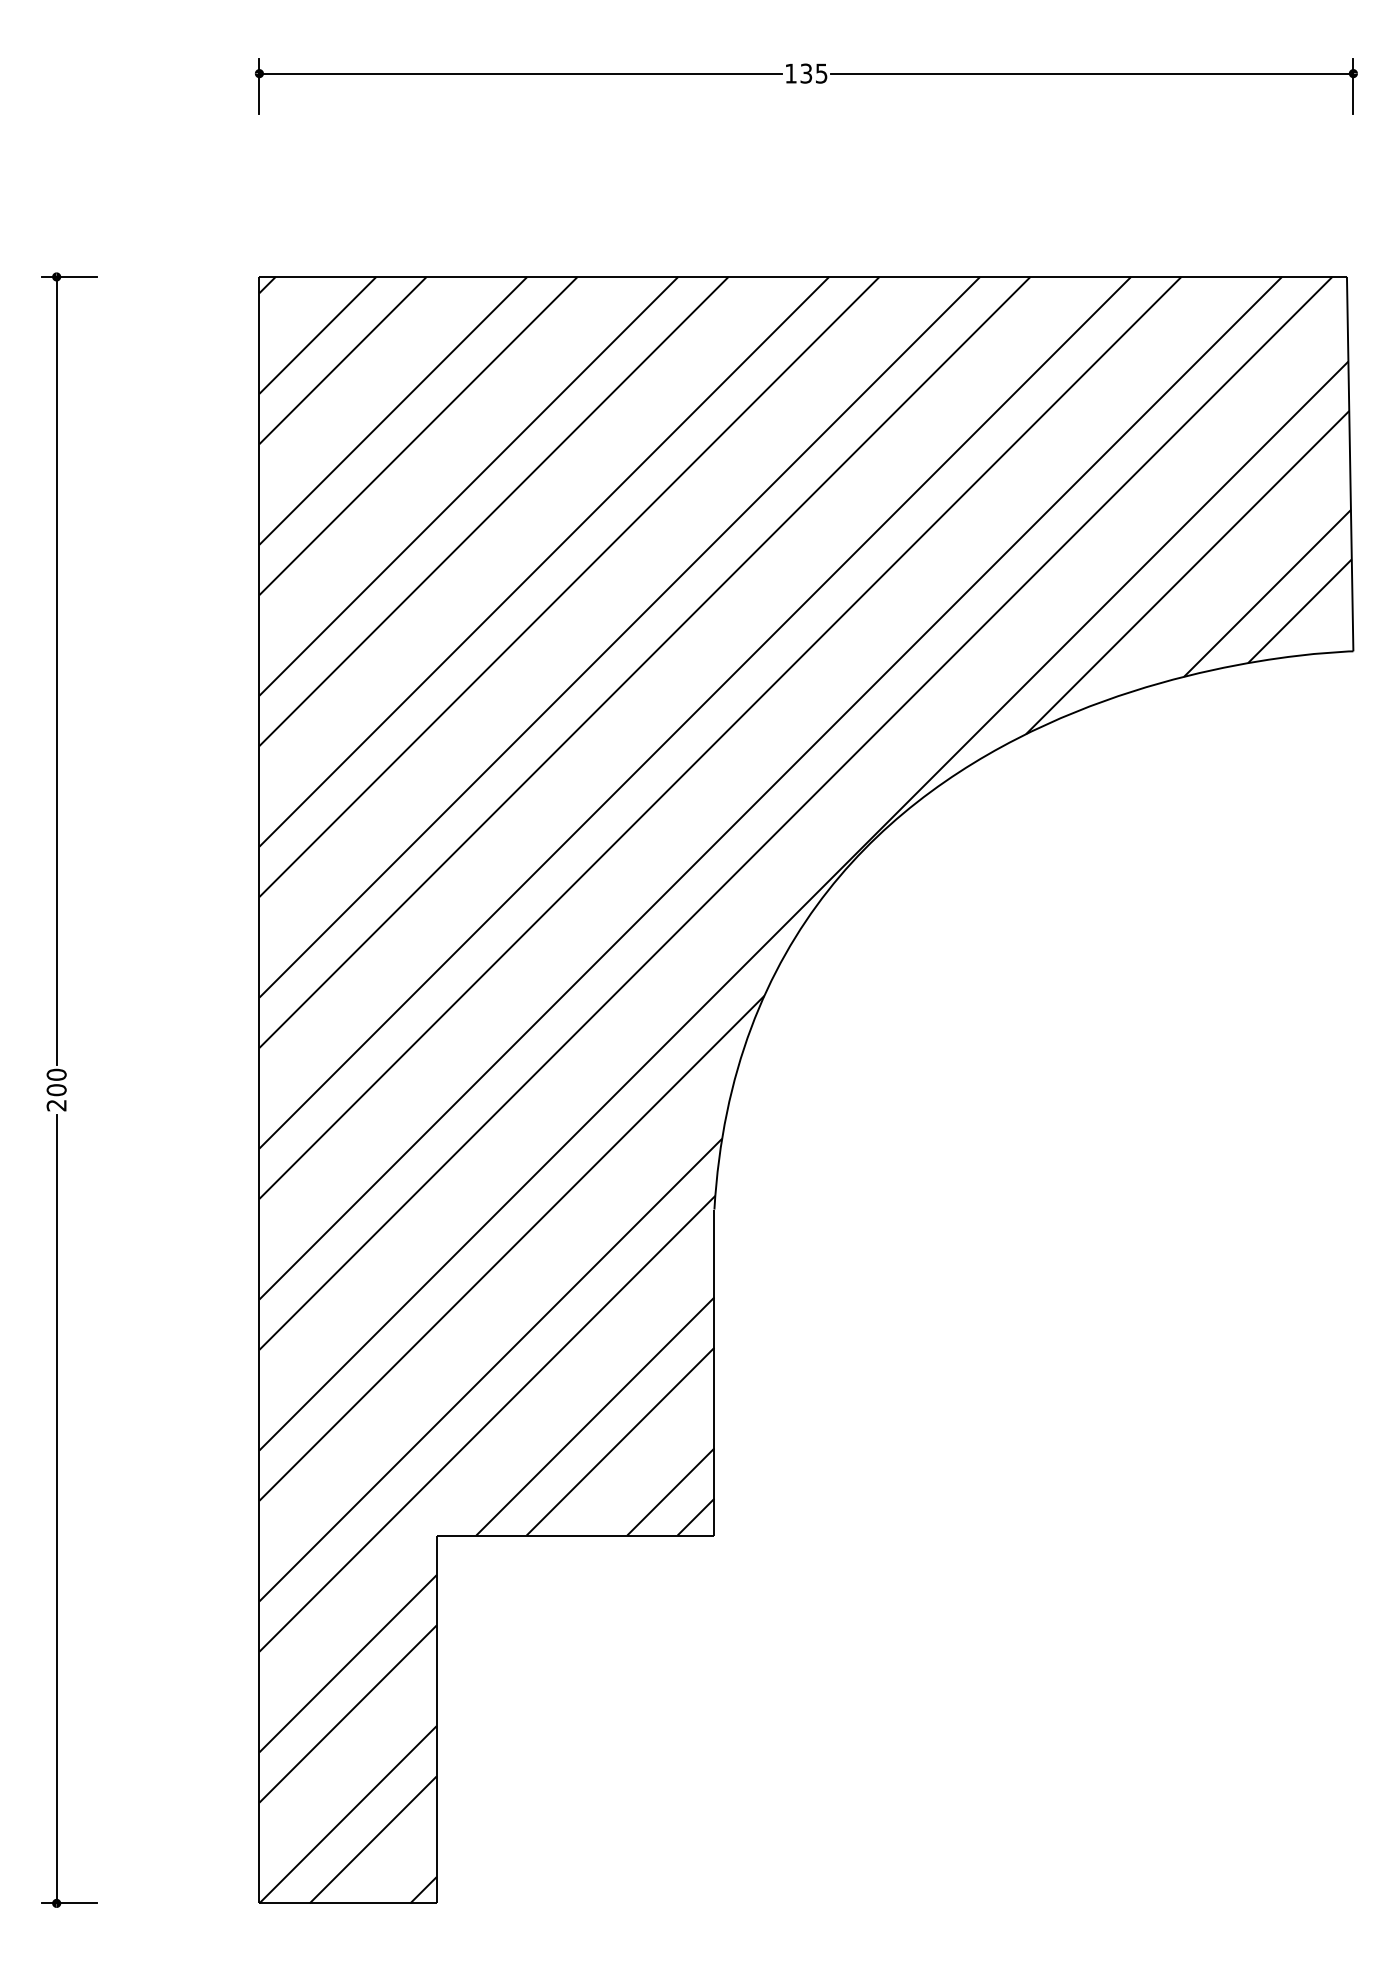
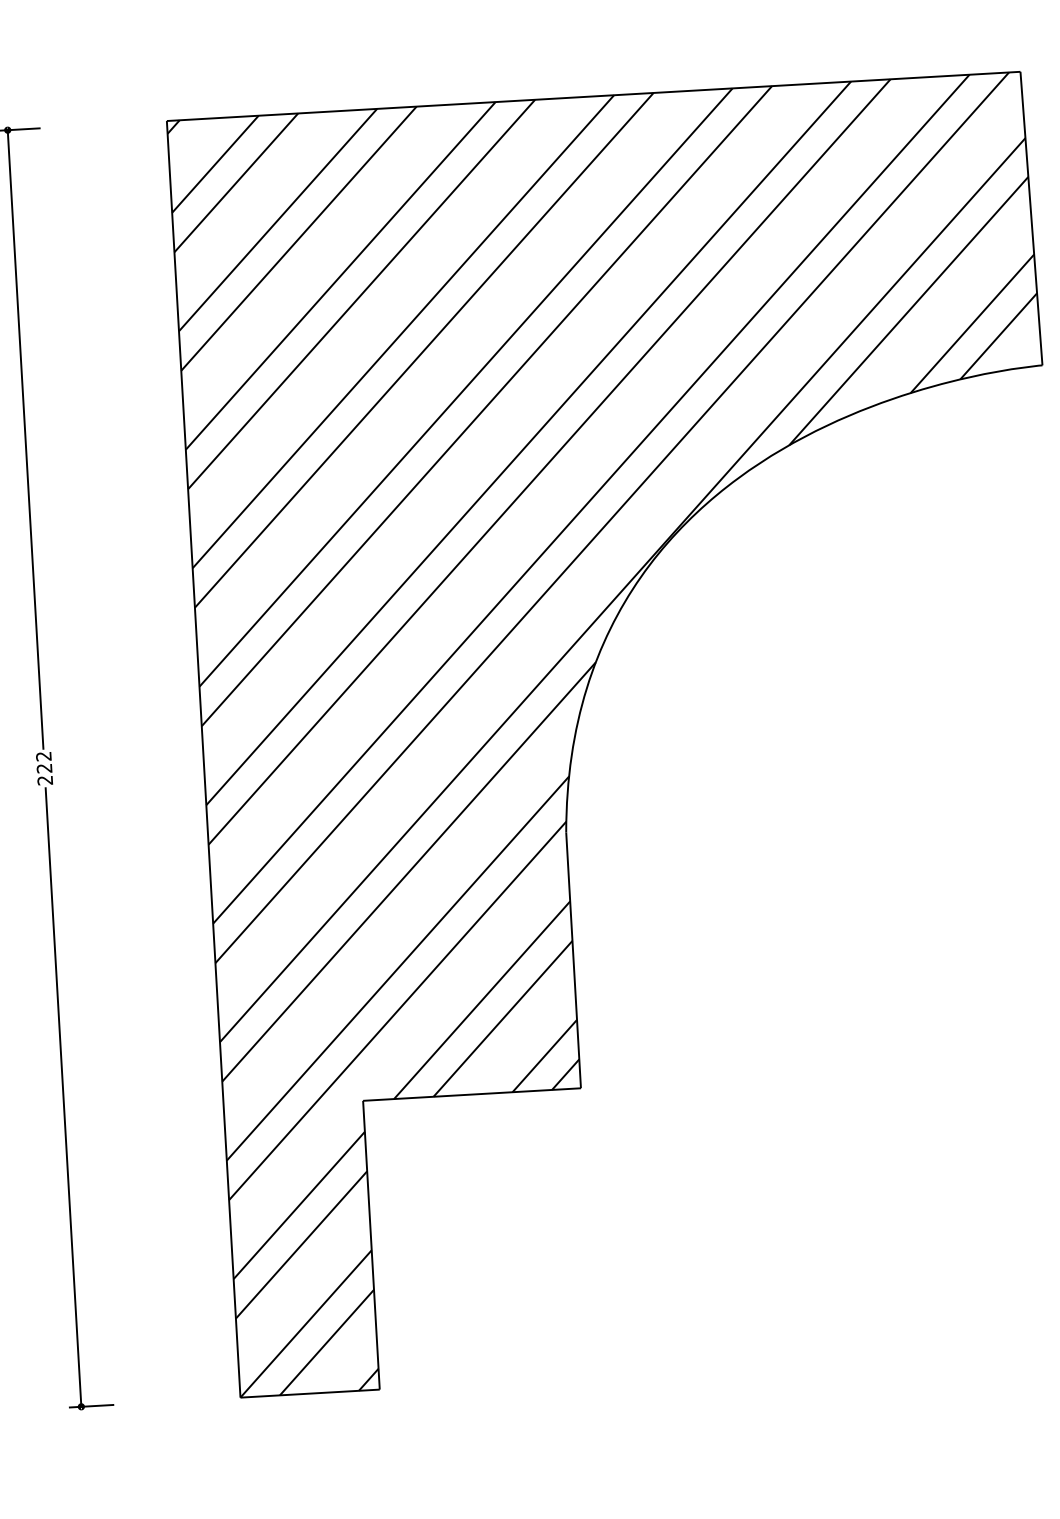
text: (56, 1082) -> (44, 762), 200 -> 222

